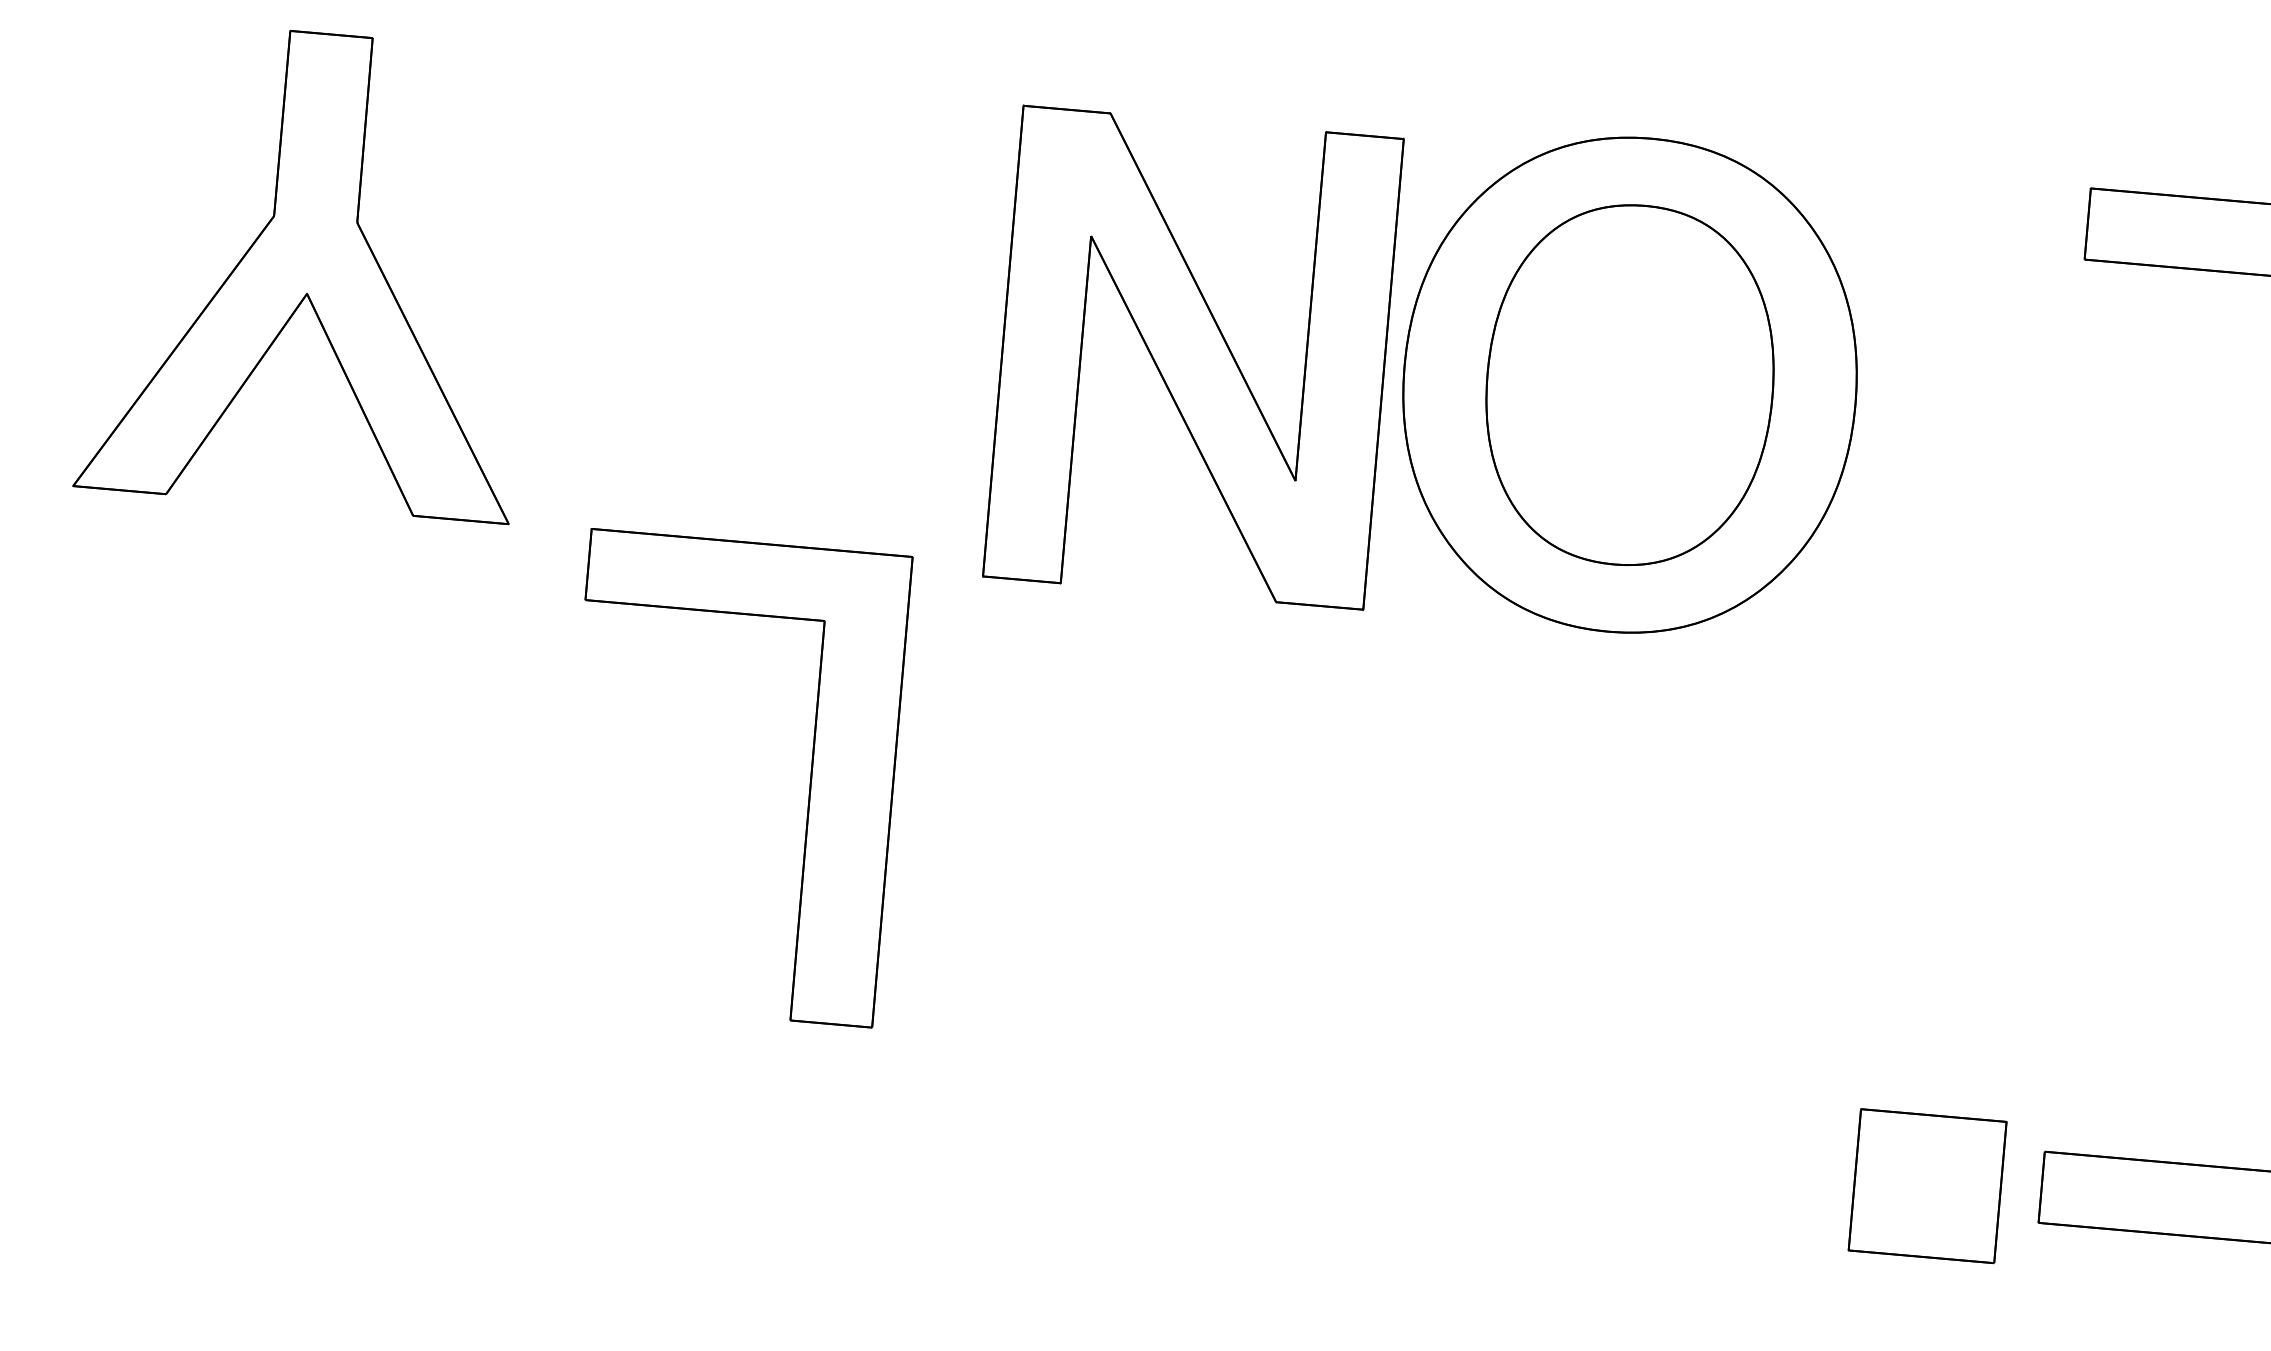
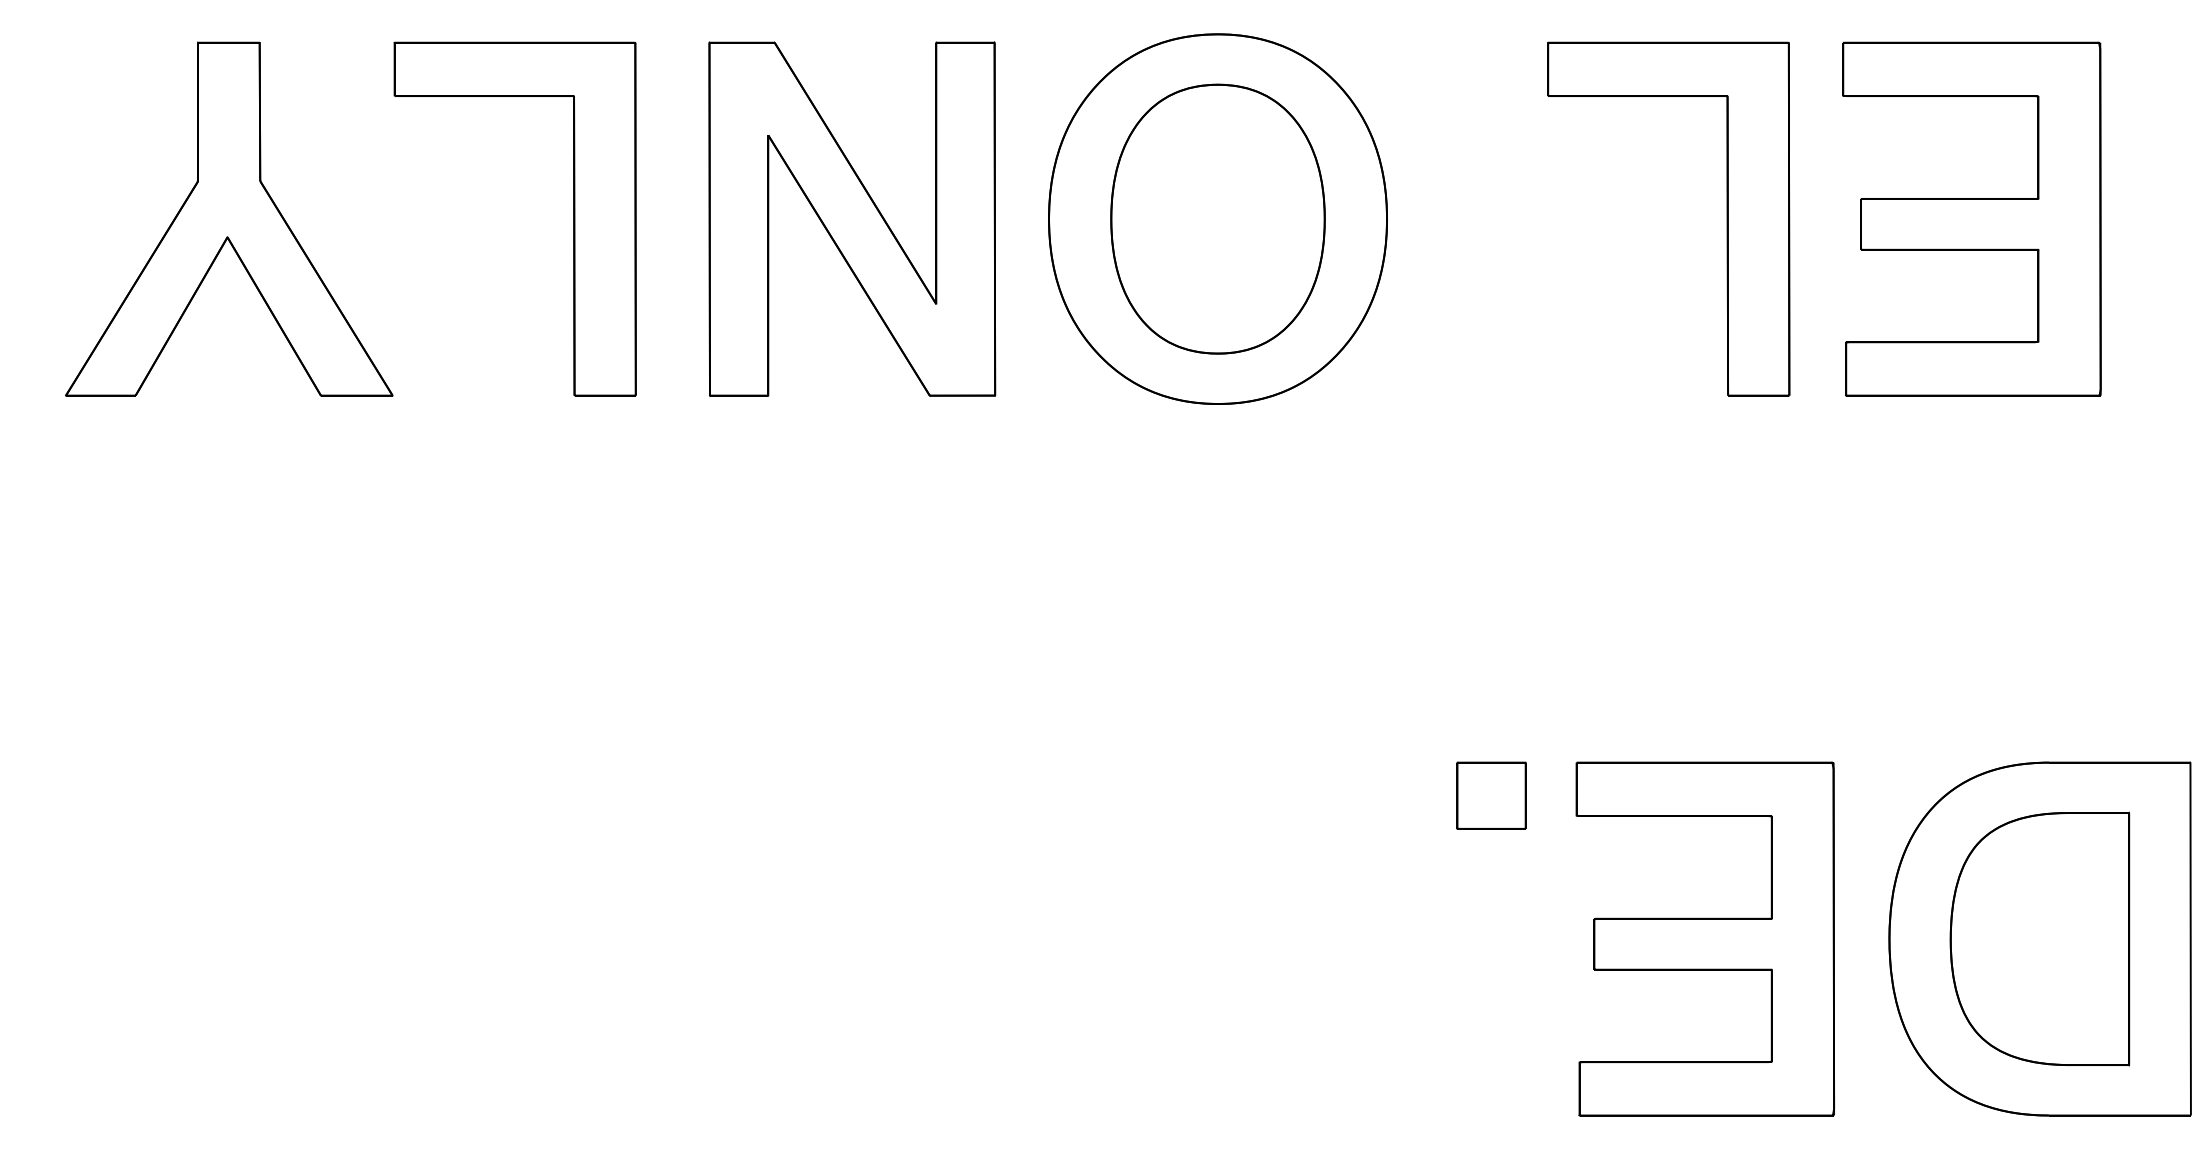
part: (1193, 356) -> (852, 218), moved
part: (809, 784) -> (573, 218), moved
part: (1927, 1185) -> (1491, 795), size x0.62

